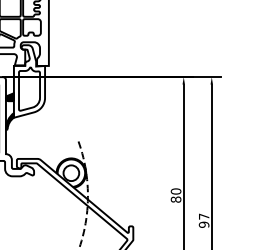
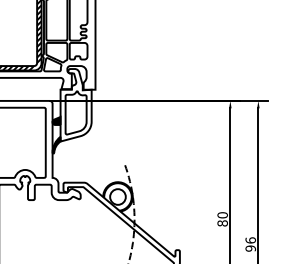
text: (203, 216) -> (250, 240), 97 -> 96

